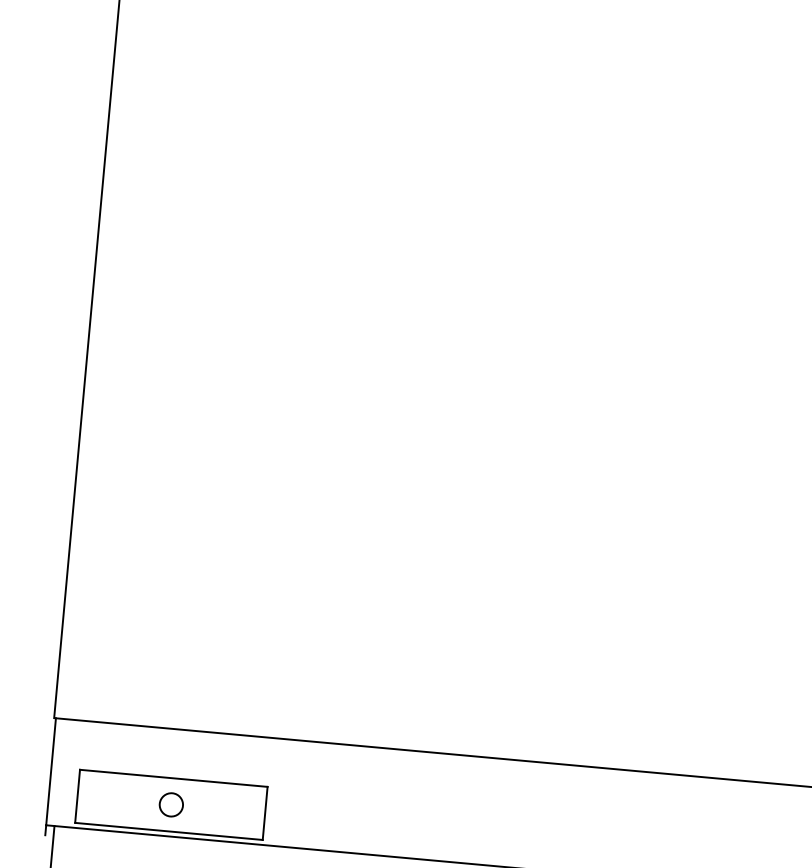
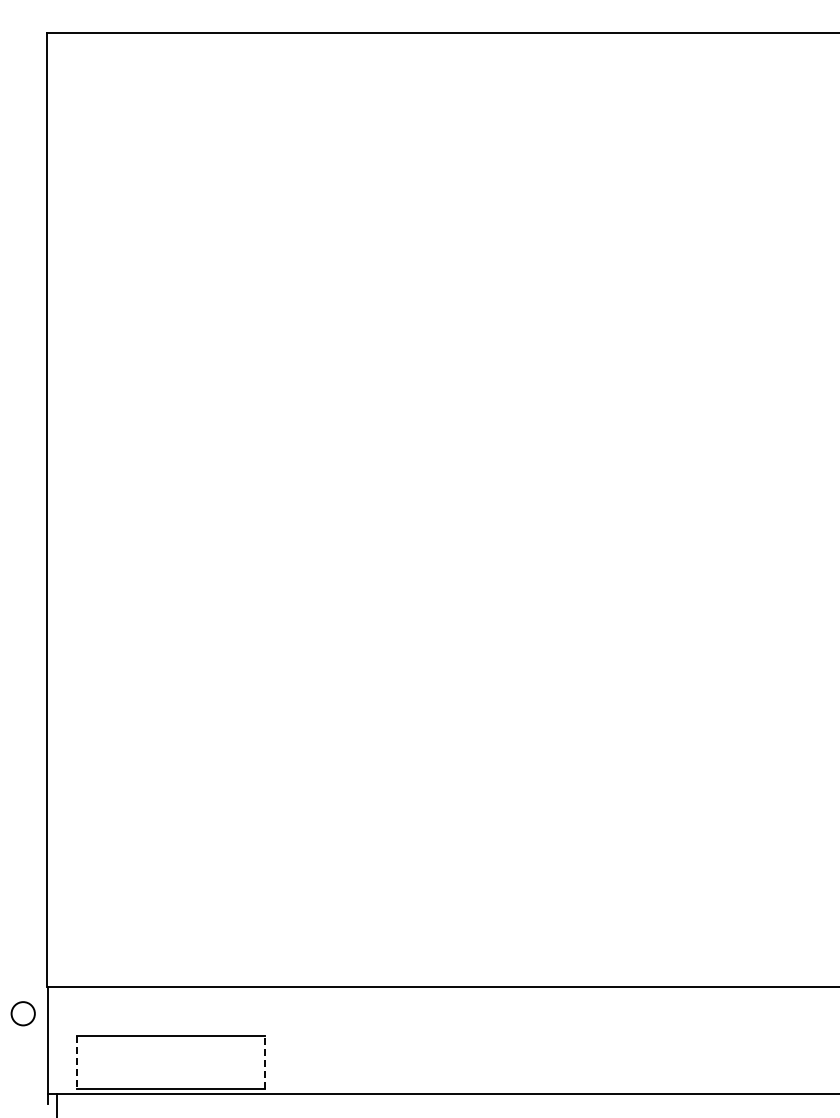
line: (78, 796) -> (77, 1062), solid -> dashed
circle: (170, 804) -> (22, 1013), moved
line: (265, 813) -> (265, 1062), solid -> dashed

